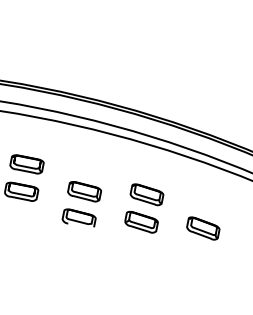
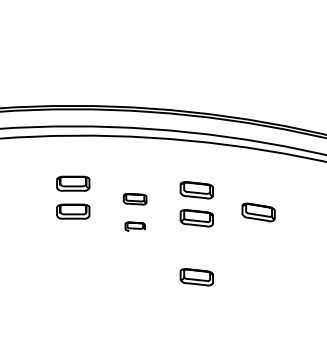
part: (85, 190) -> (135, 198), size x0.7
part: (79, 218) -> (135, 226), size x0.6
part: (129, 280) -> (196, 277), added

